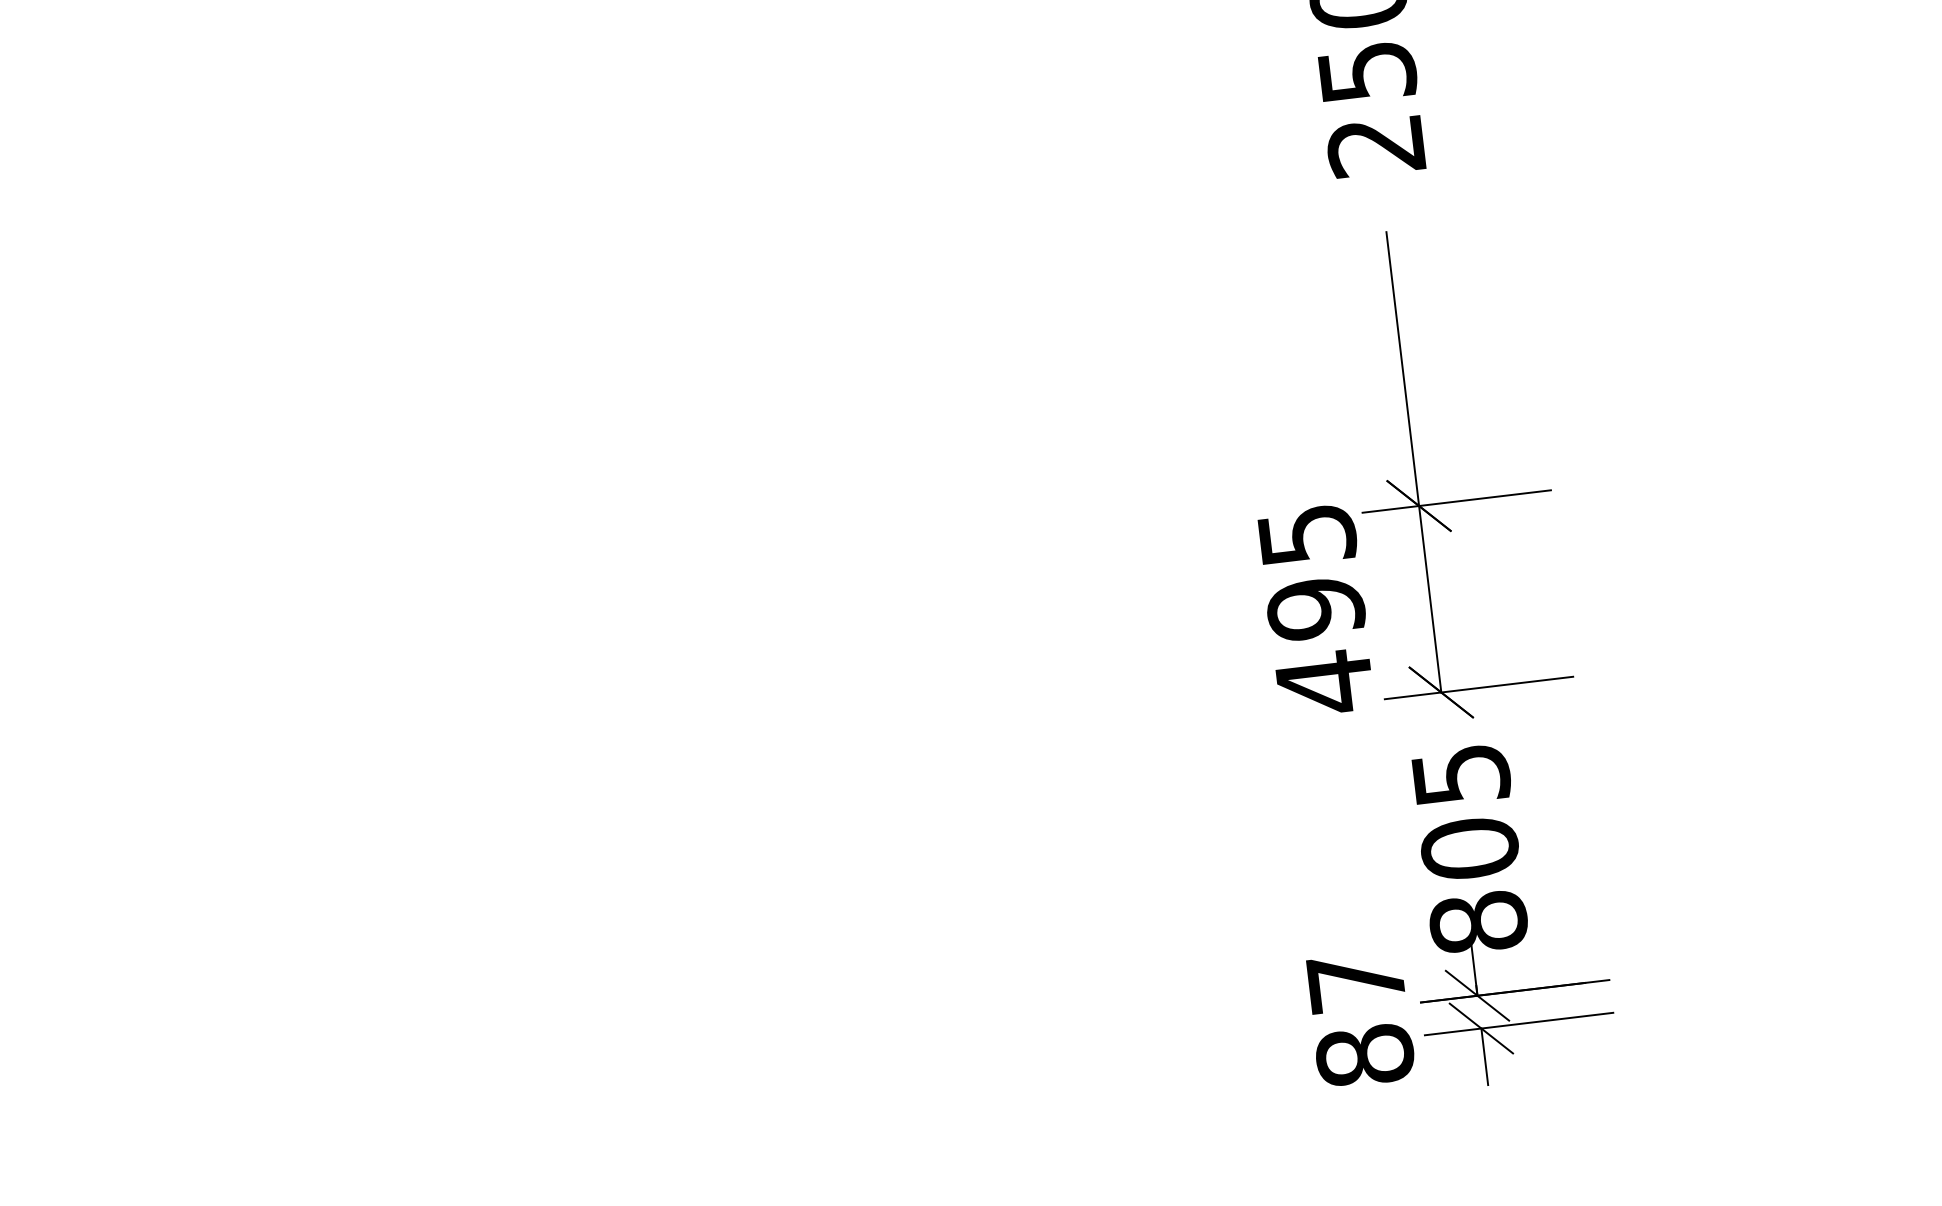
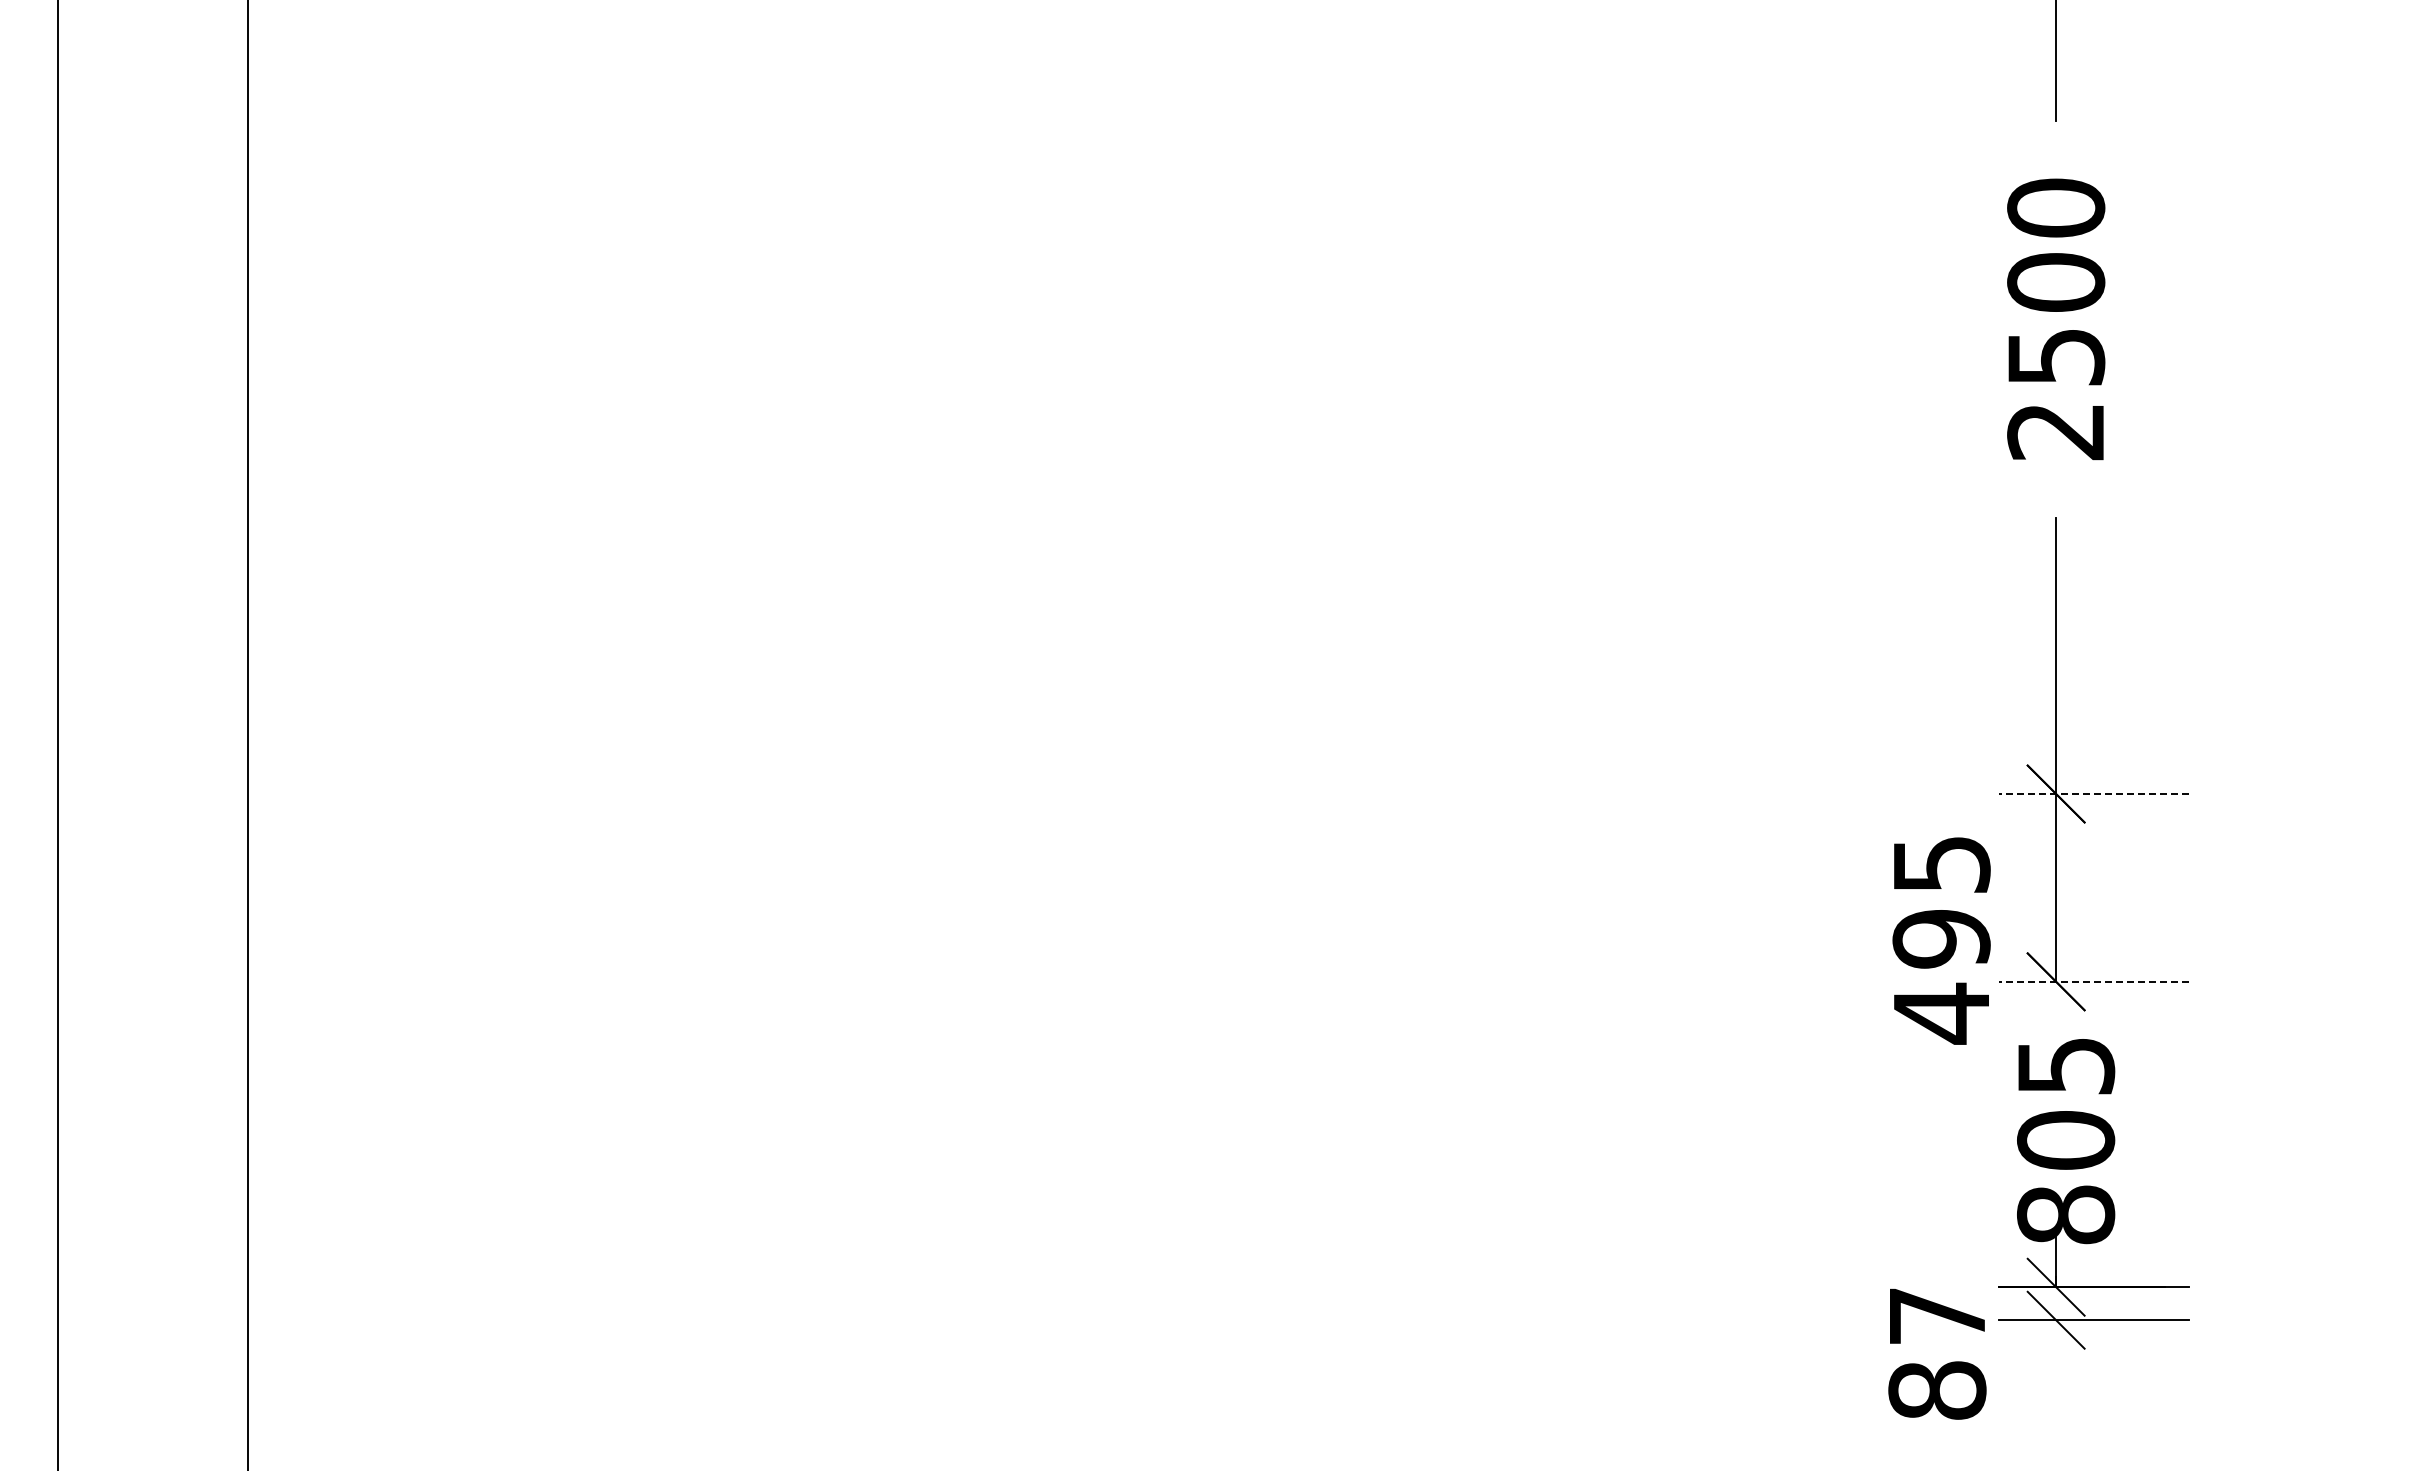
line: (1457, 501) -> (2094, 794), solid -> dashed
text: (1316, 610) -> (1941, 940), moved
line: (1479, 687) -> (2094, 981), solid -> dashed
text: (1360, 1019) -> (1937, 1354), moved
line: (1485, 1056) -> (2056, 1348), removed

